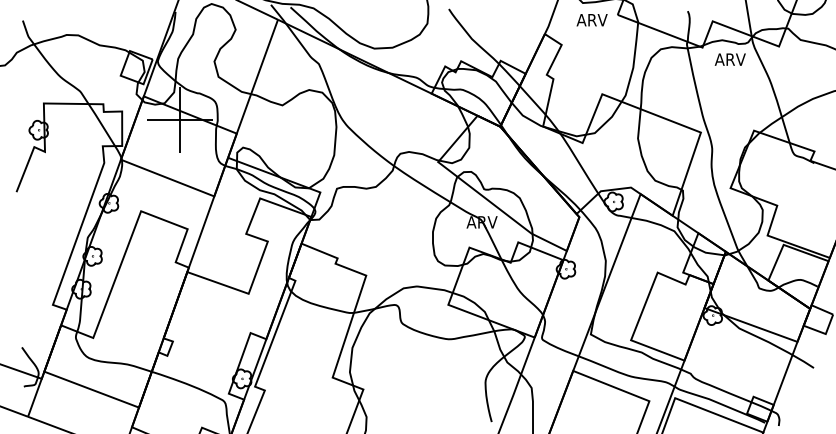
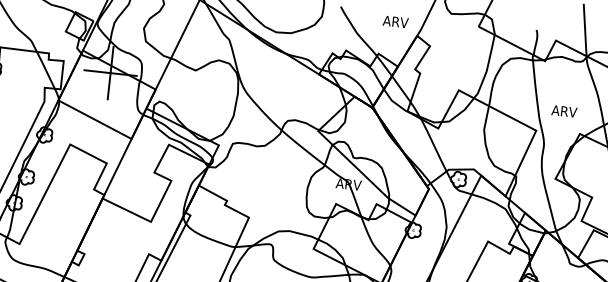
text: (591, 20) -> (395, 22), moved
text: (729, 59) -> (563, 111), moved

